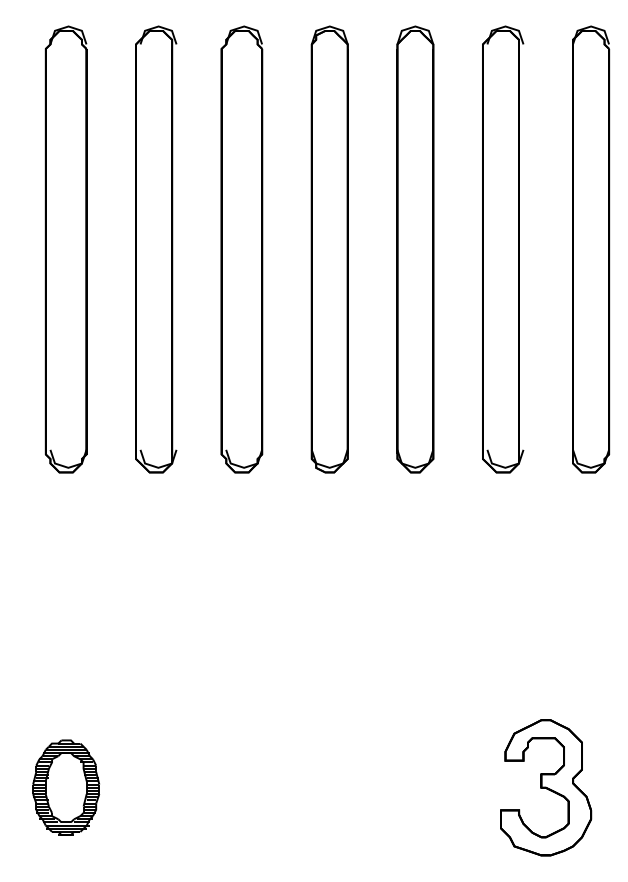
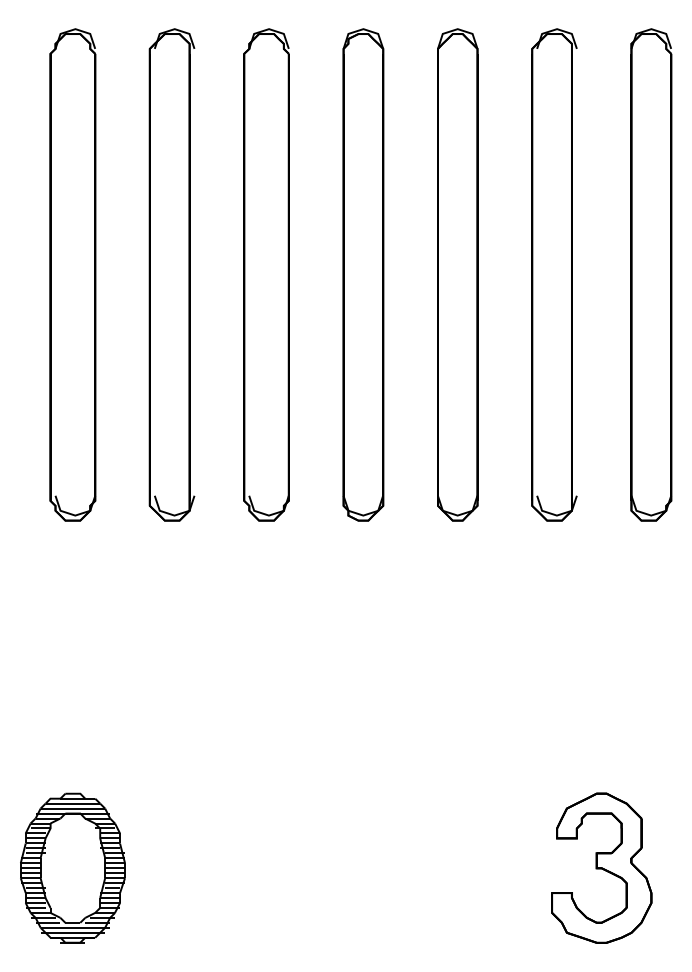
part: (65, 787) -> (72, 867), size x1.43

